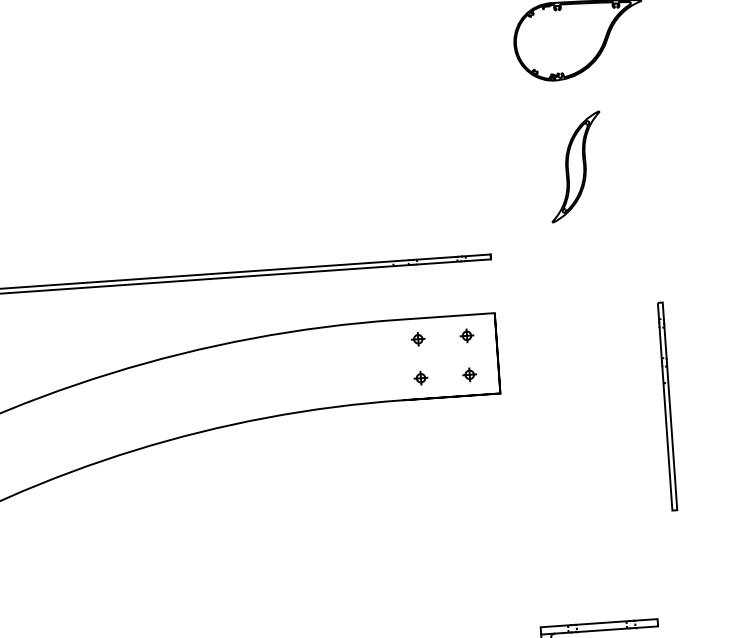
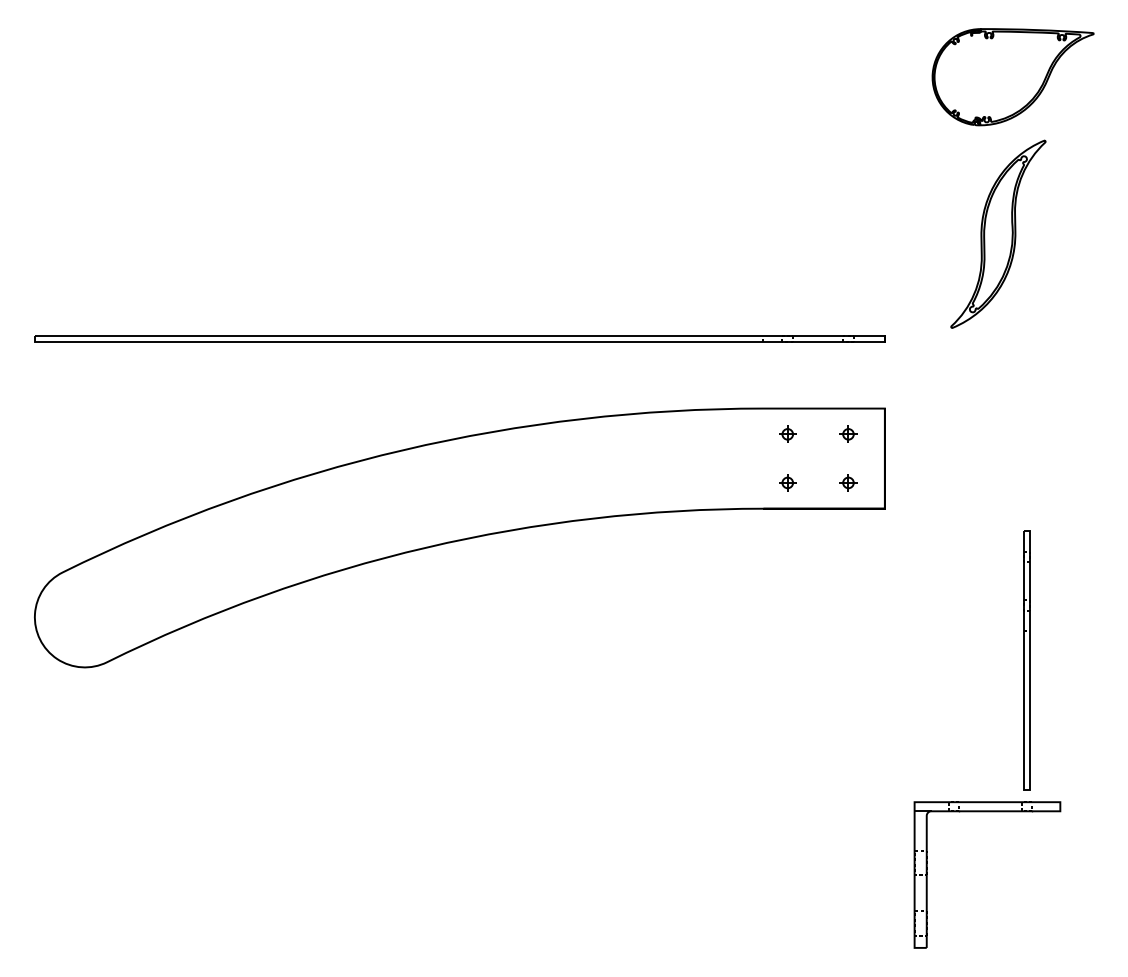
part: (575, 167) -> (997, 234), size x1.4
part: (667, 406) -> (1026, 660), moved

